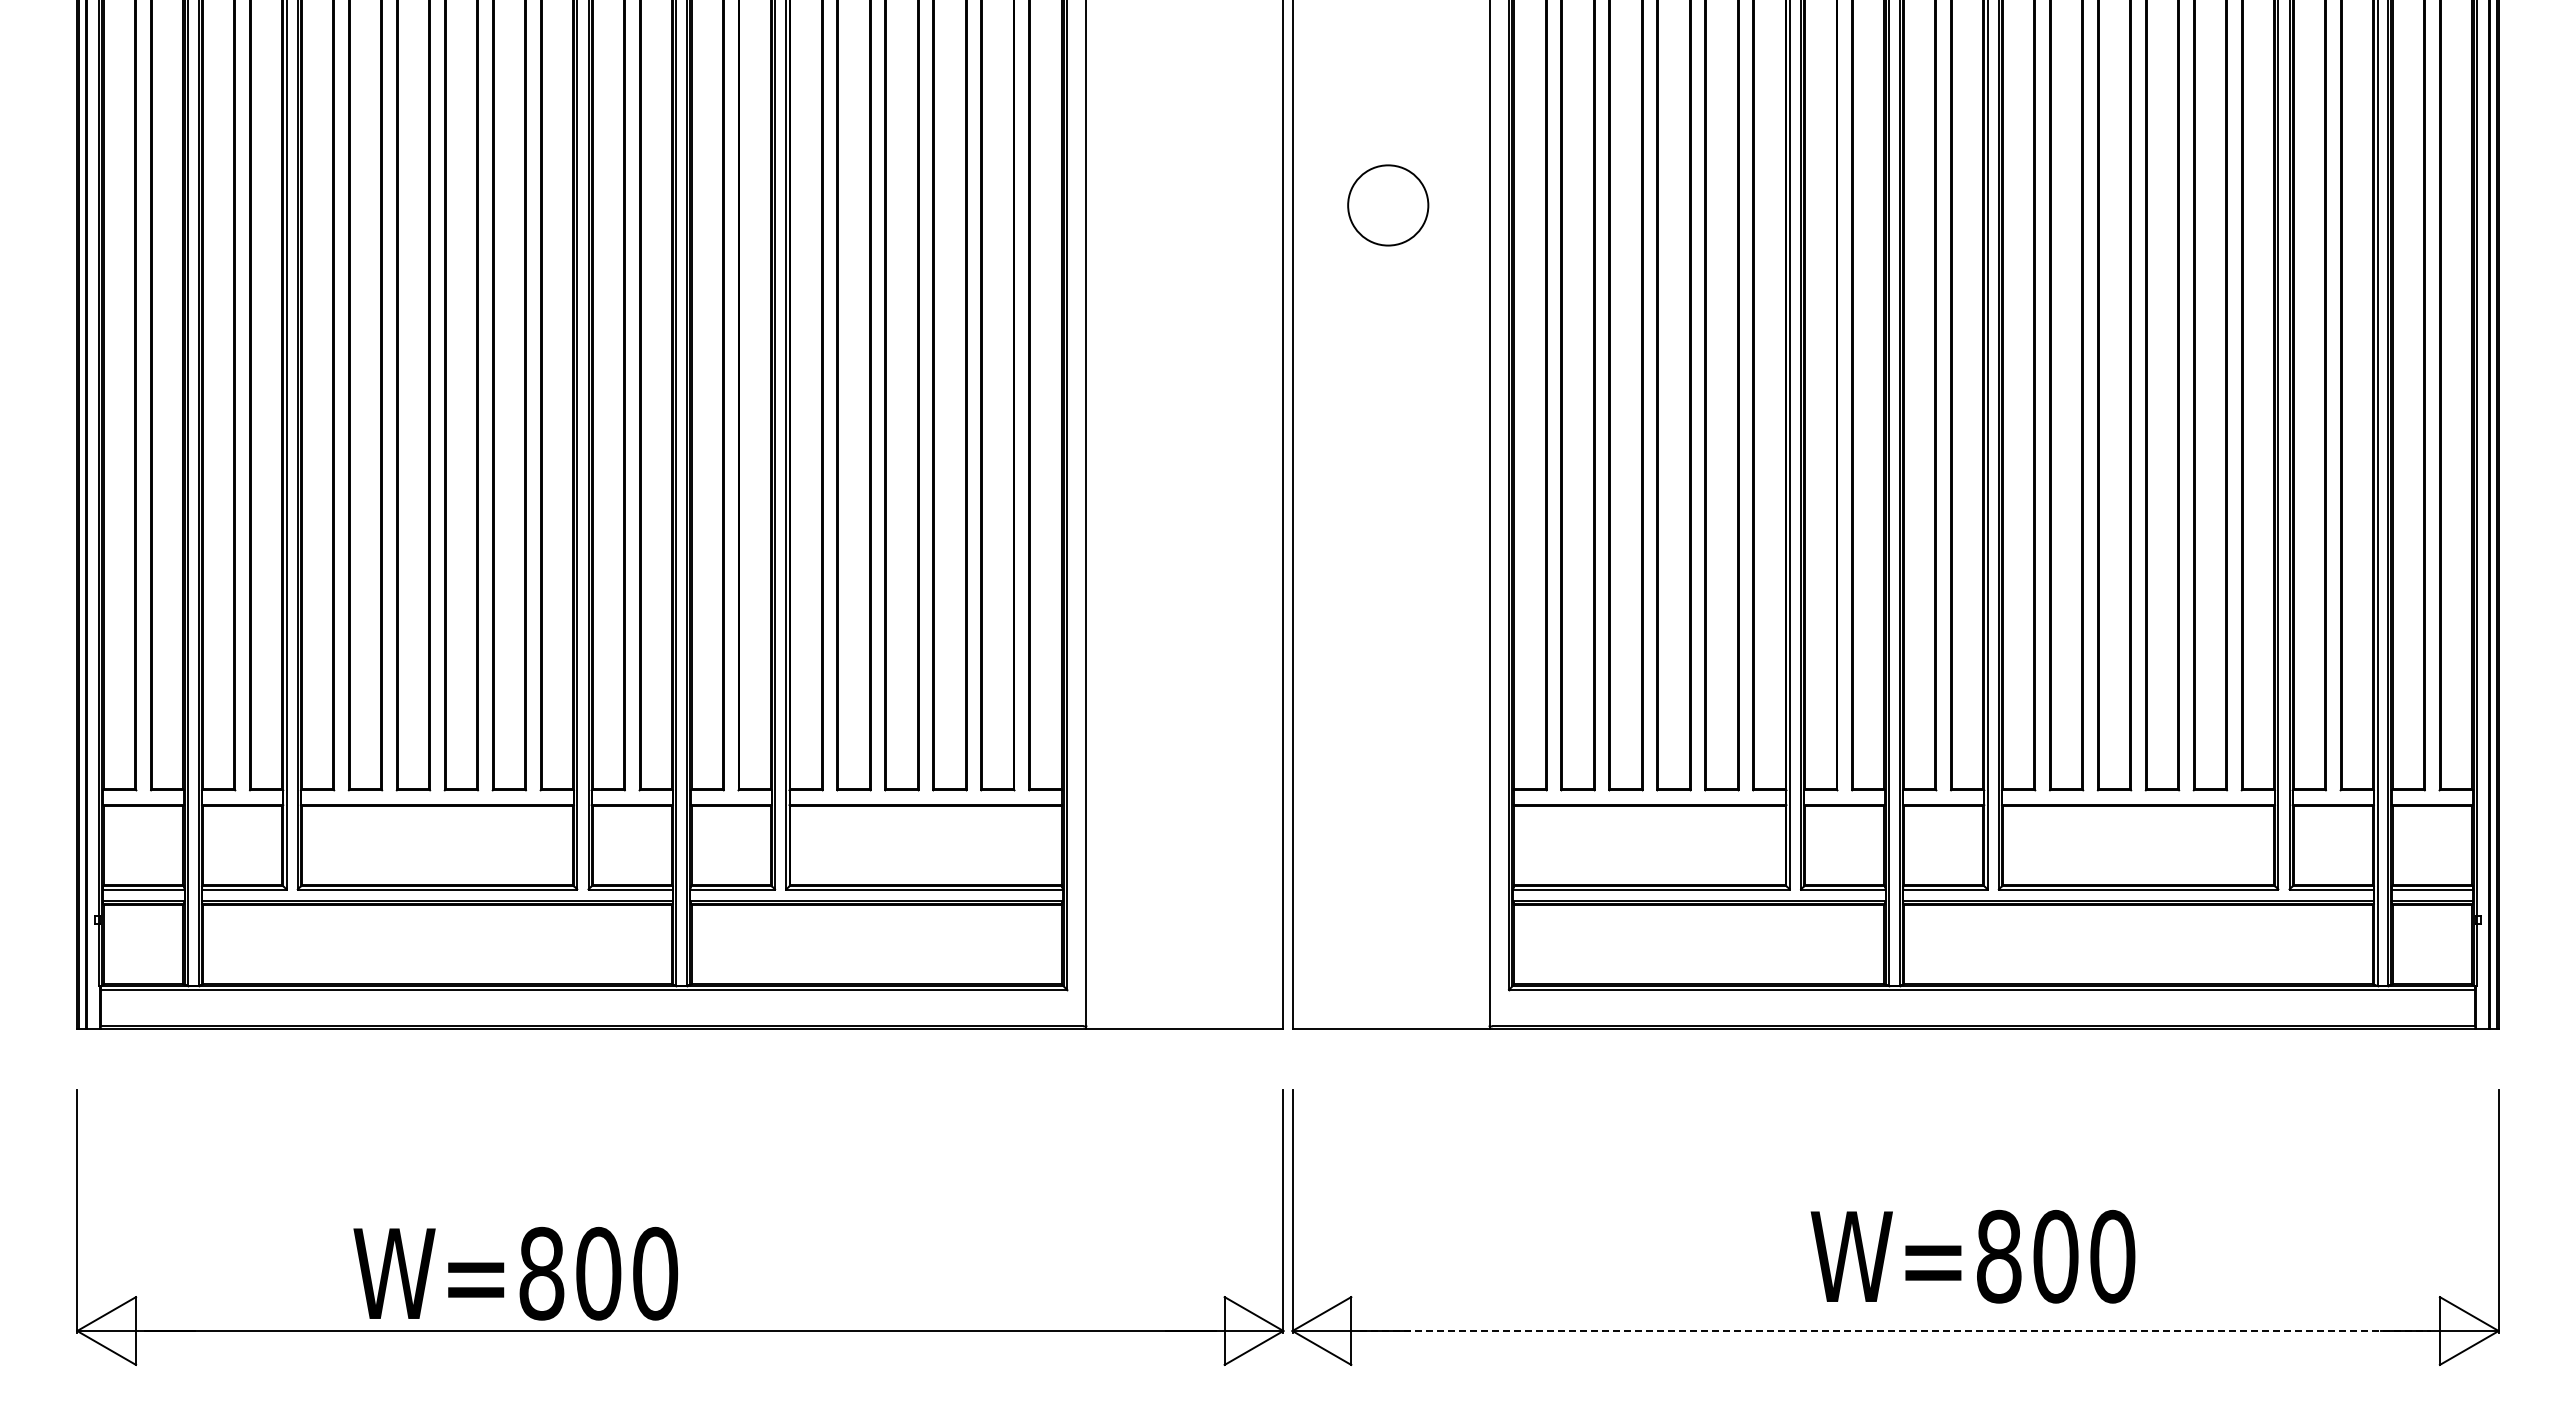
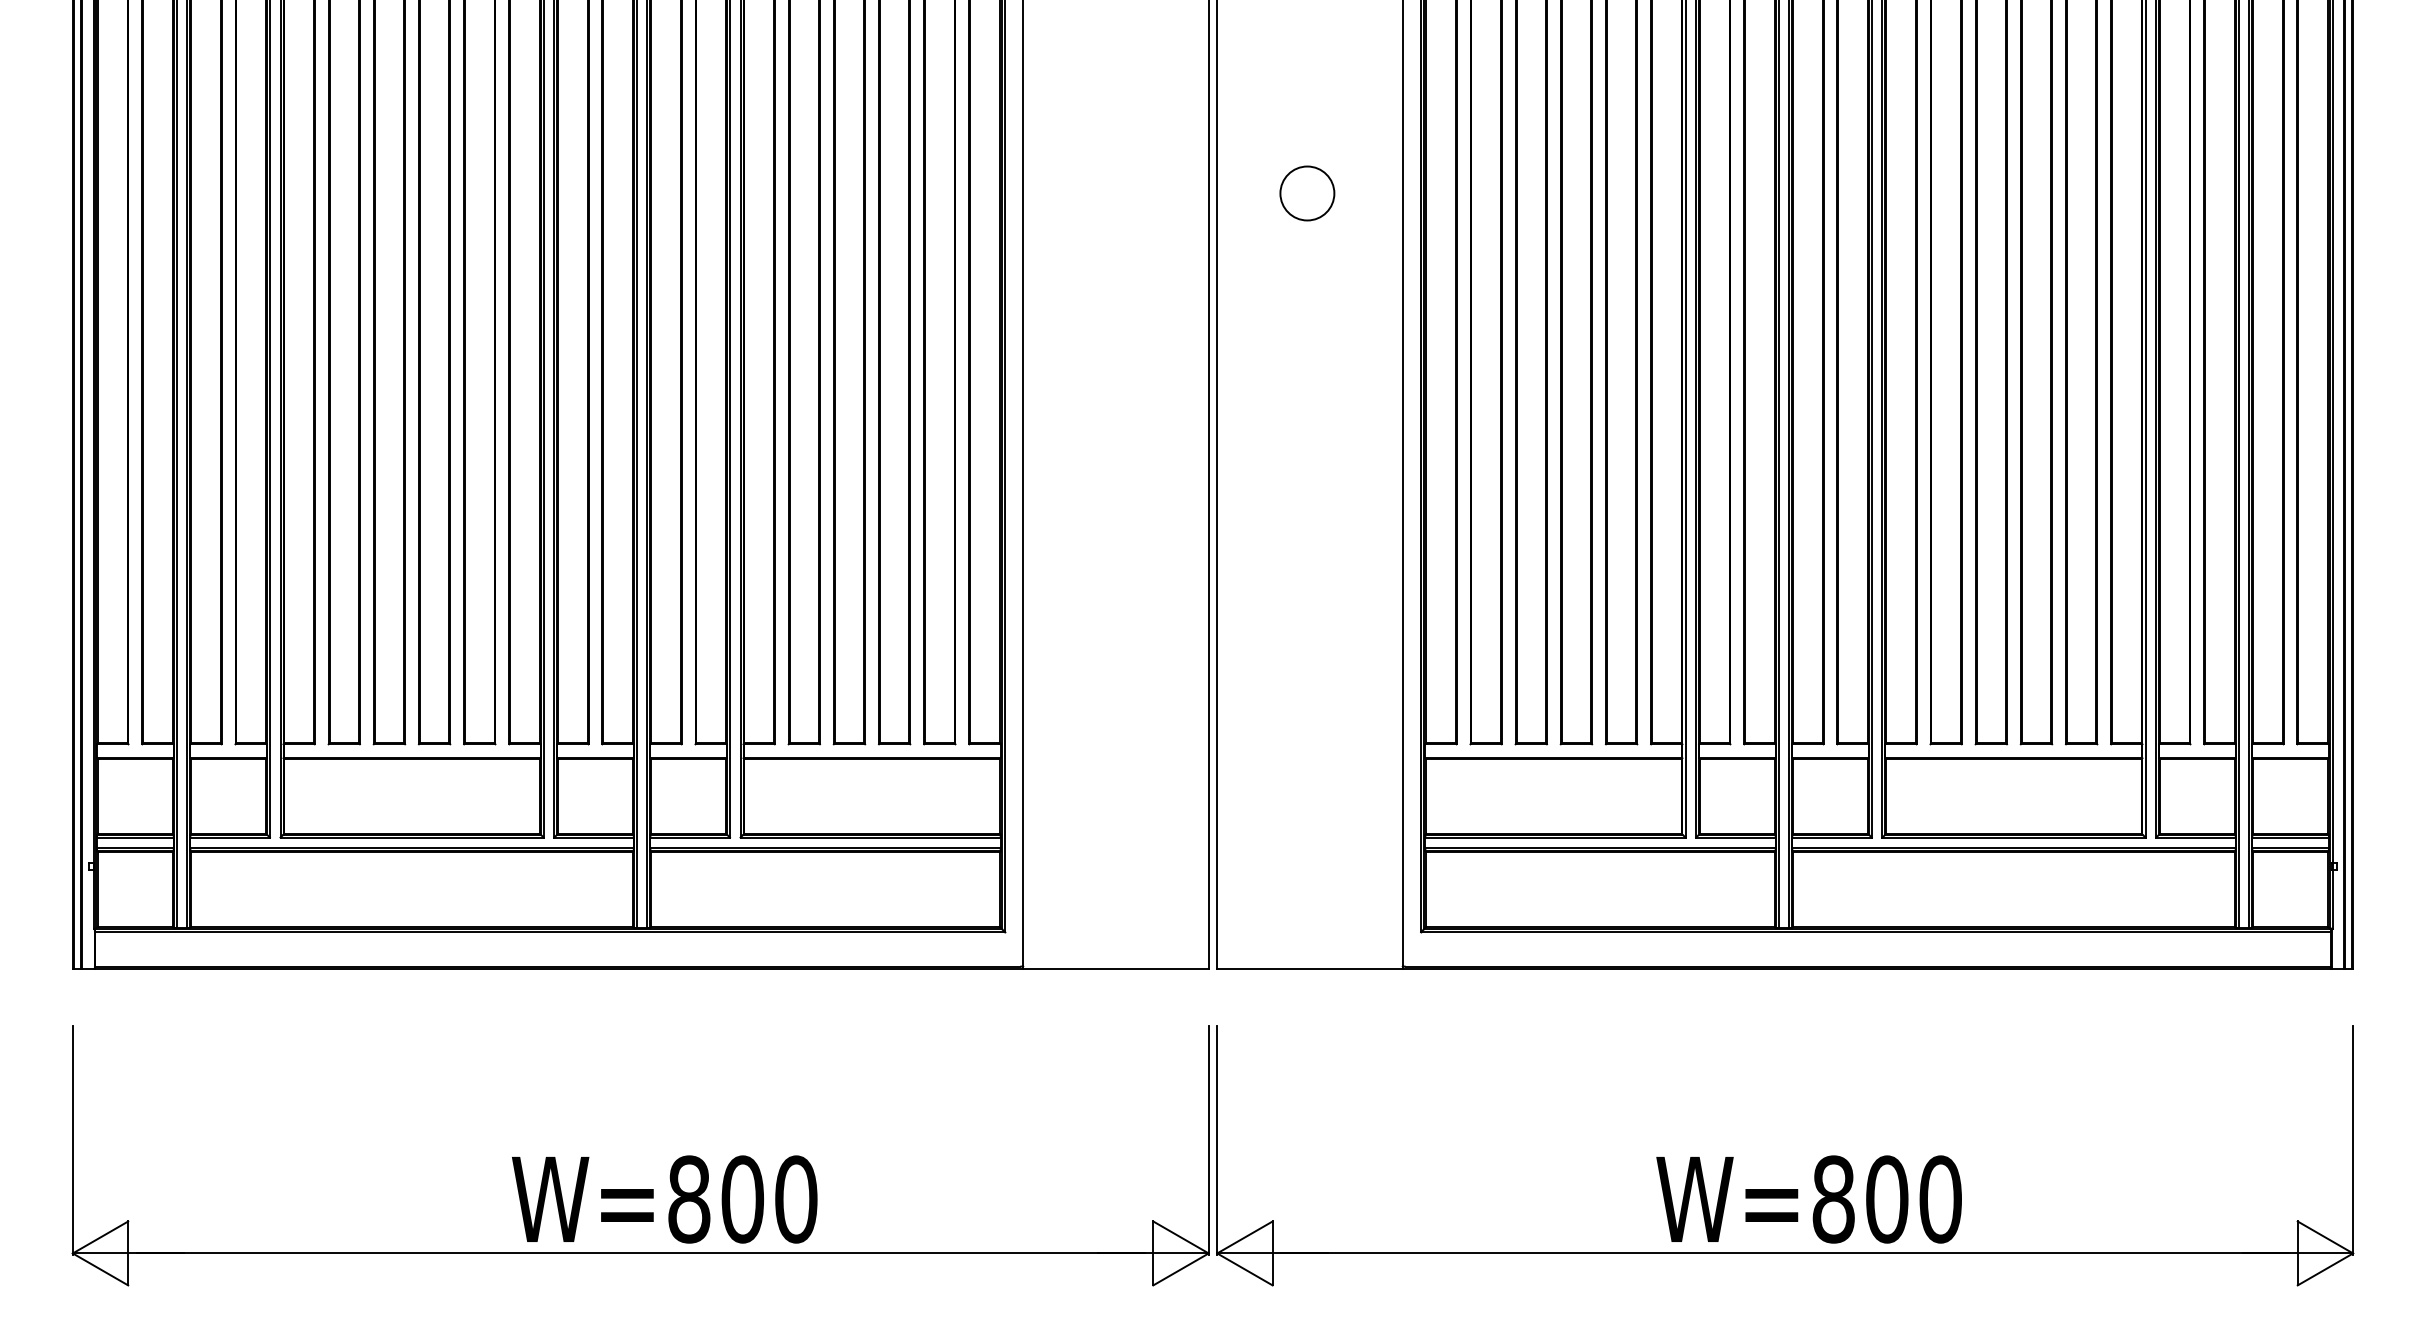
circle: (1387, 205) -> (1306, 193), size x0.71
text: (1972, 1256) -> (1808, 1199), moved
text: (515, 1273) -> (664, 1199), moved
line: (1896, 1331) -> (1786, 1253), dashed -> solid

